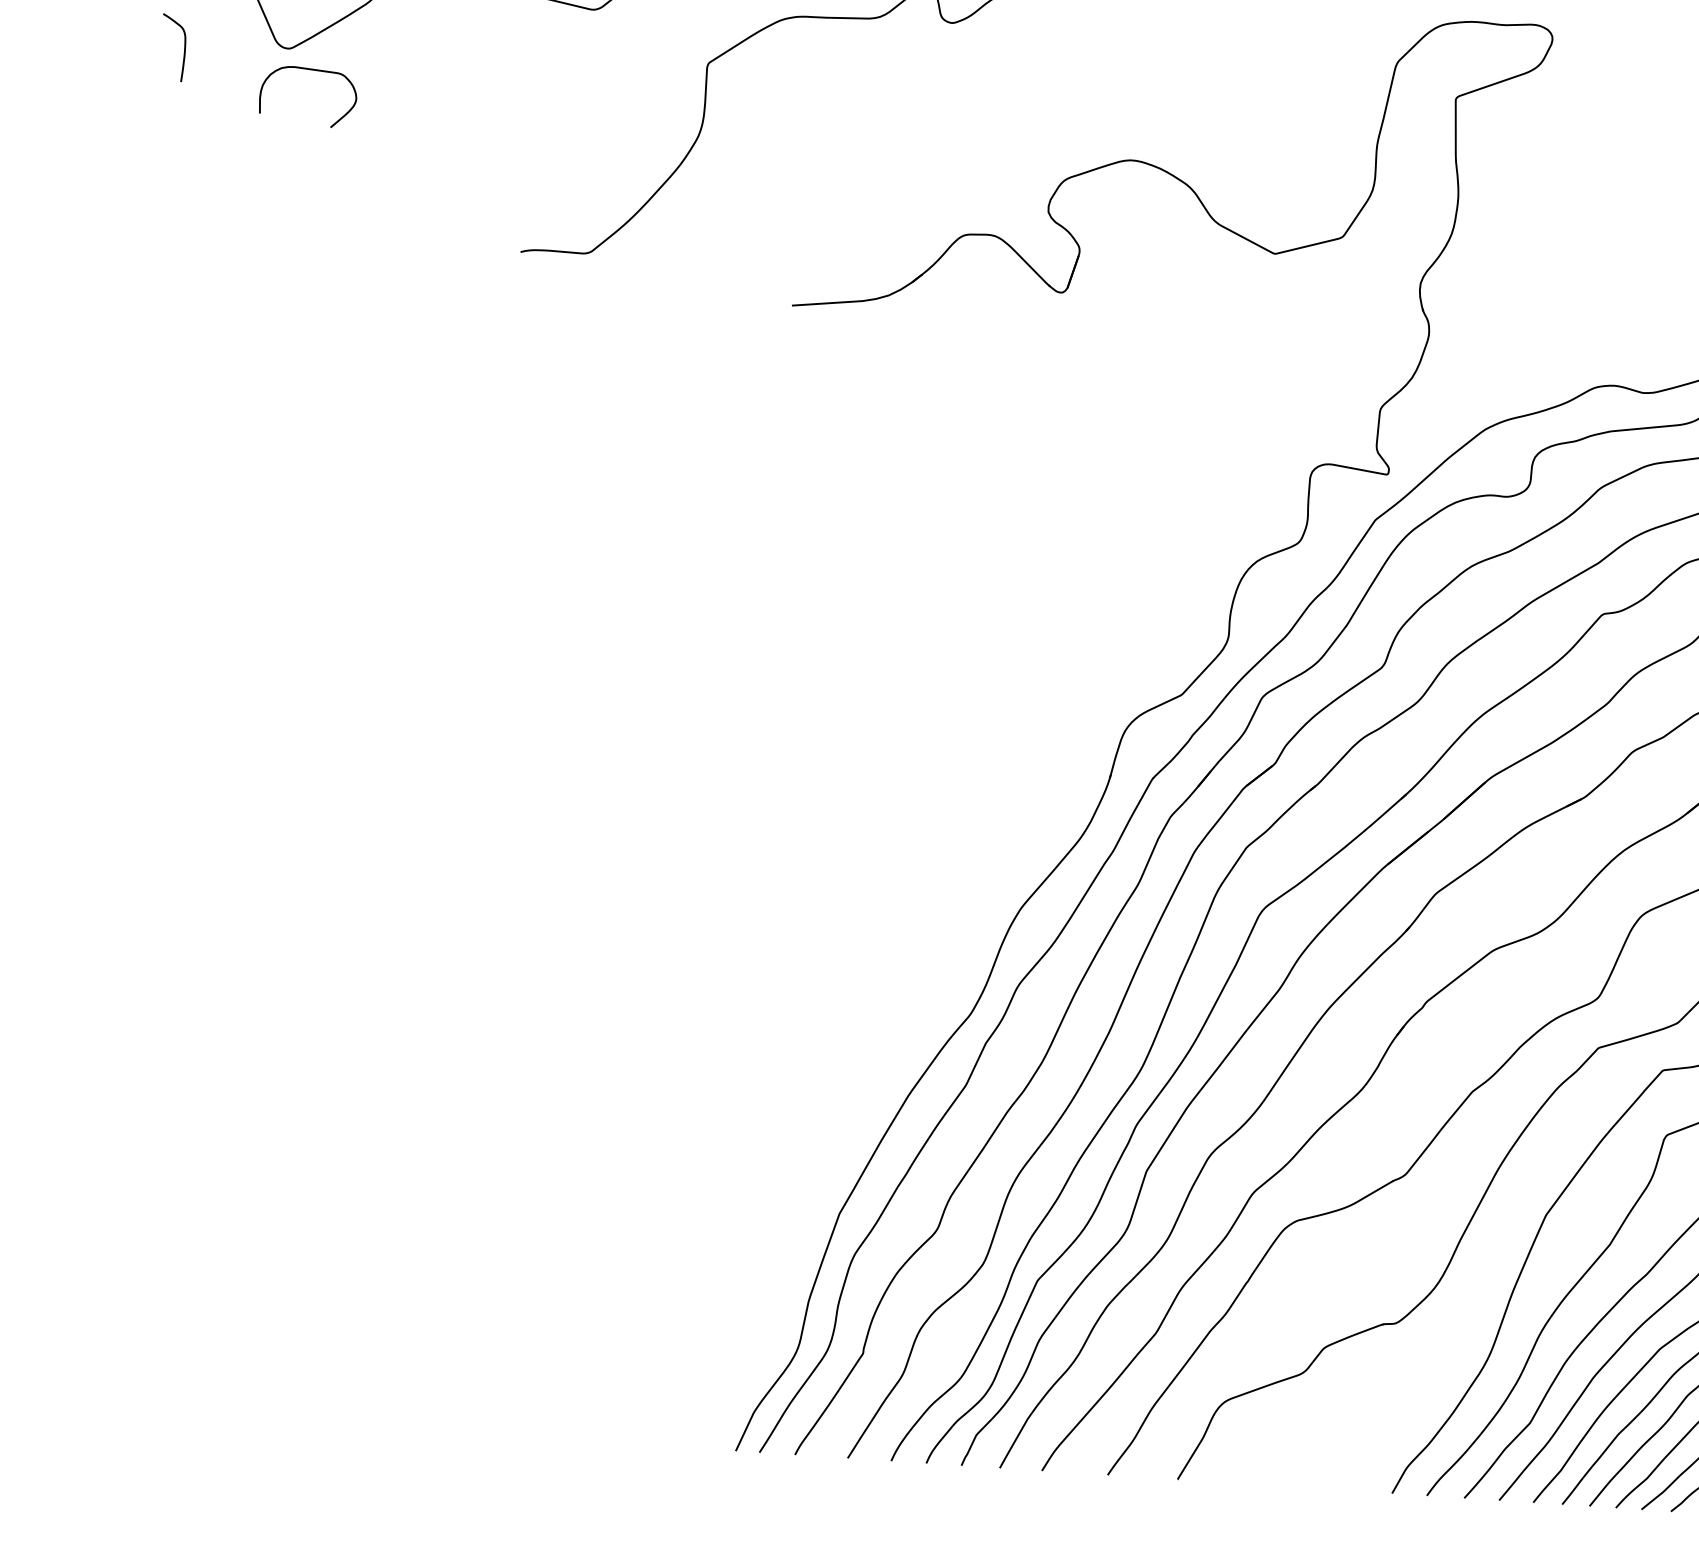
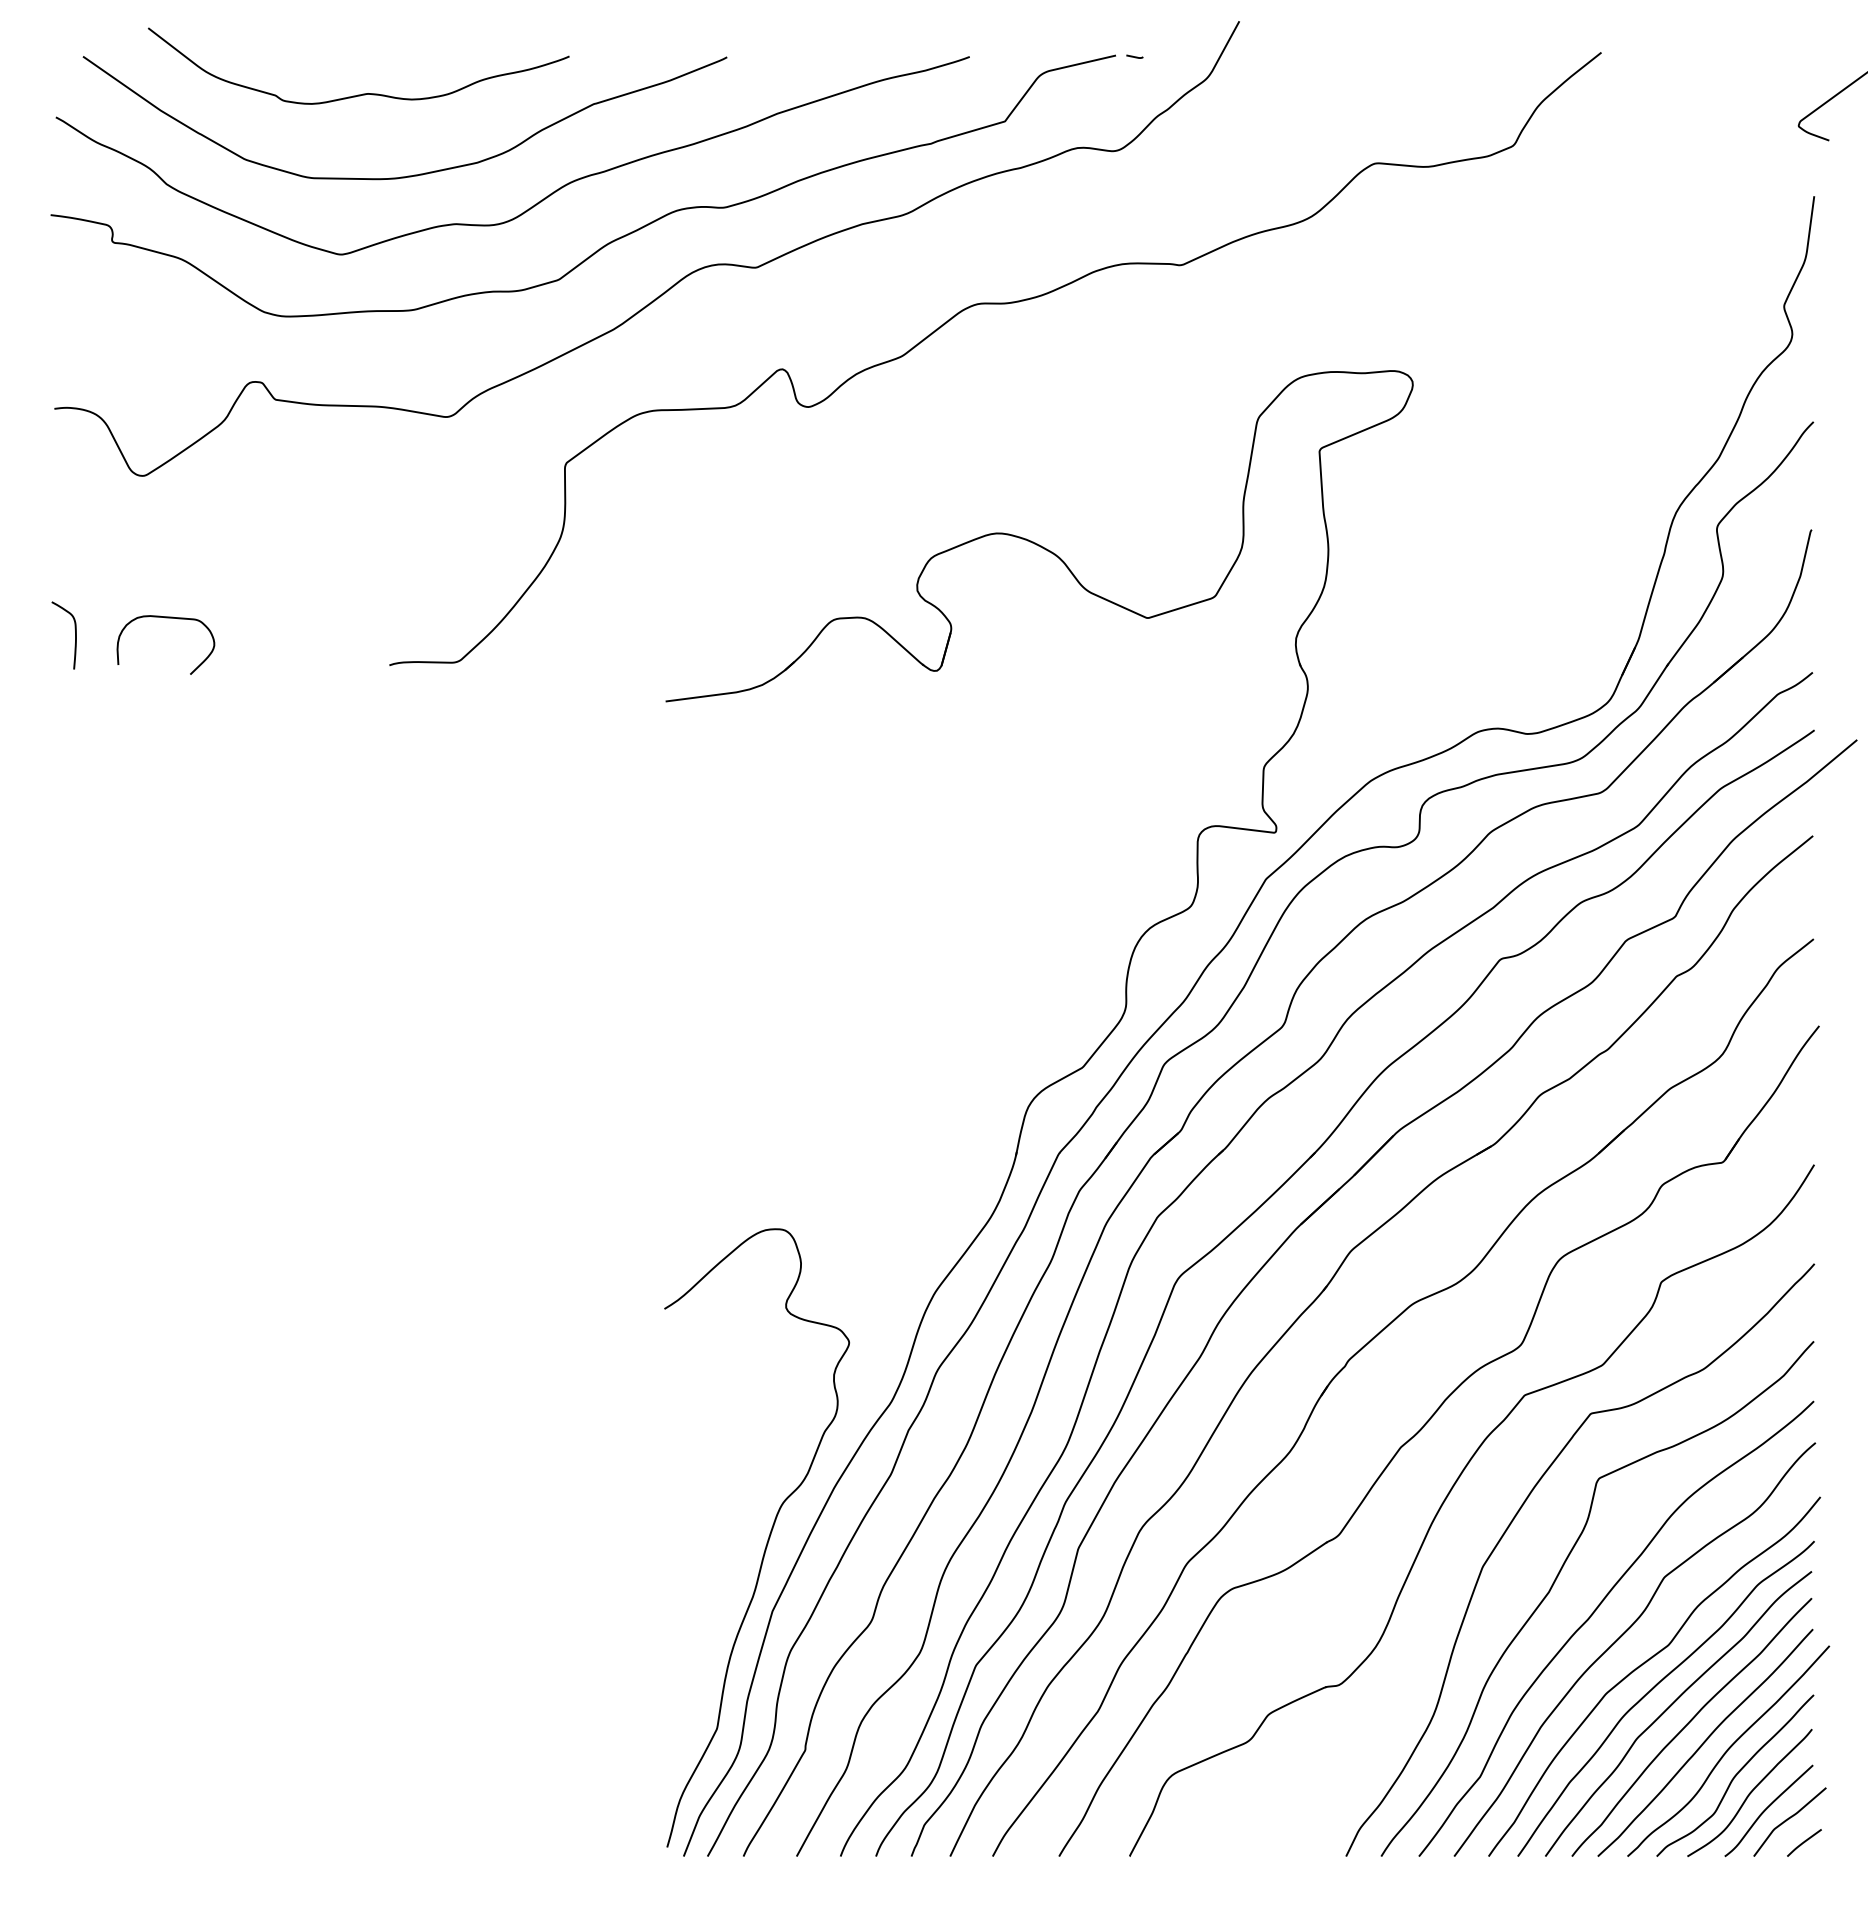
curve: (184, 48) -> (75, 635), moved
curve: (309, 70) -> (165, 618), moved
curve: (839, 1142) -> (767, 1539), added

